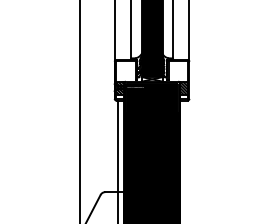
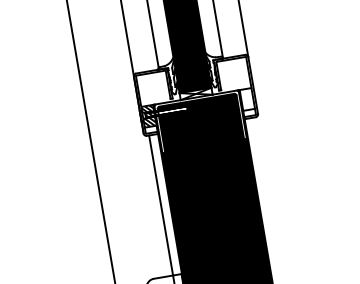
hatch: (184, 88) -> (247, 99), removed

